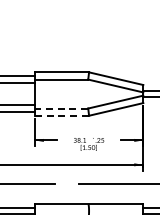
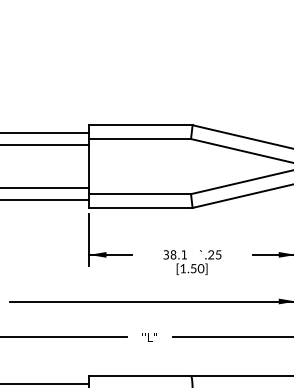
line: (61, 108) -> (140, 194), dashed -> solid
line: (61, 115) -> (140, 207), dashed -> solid

